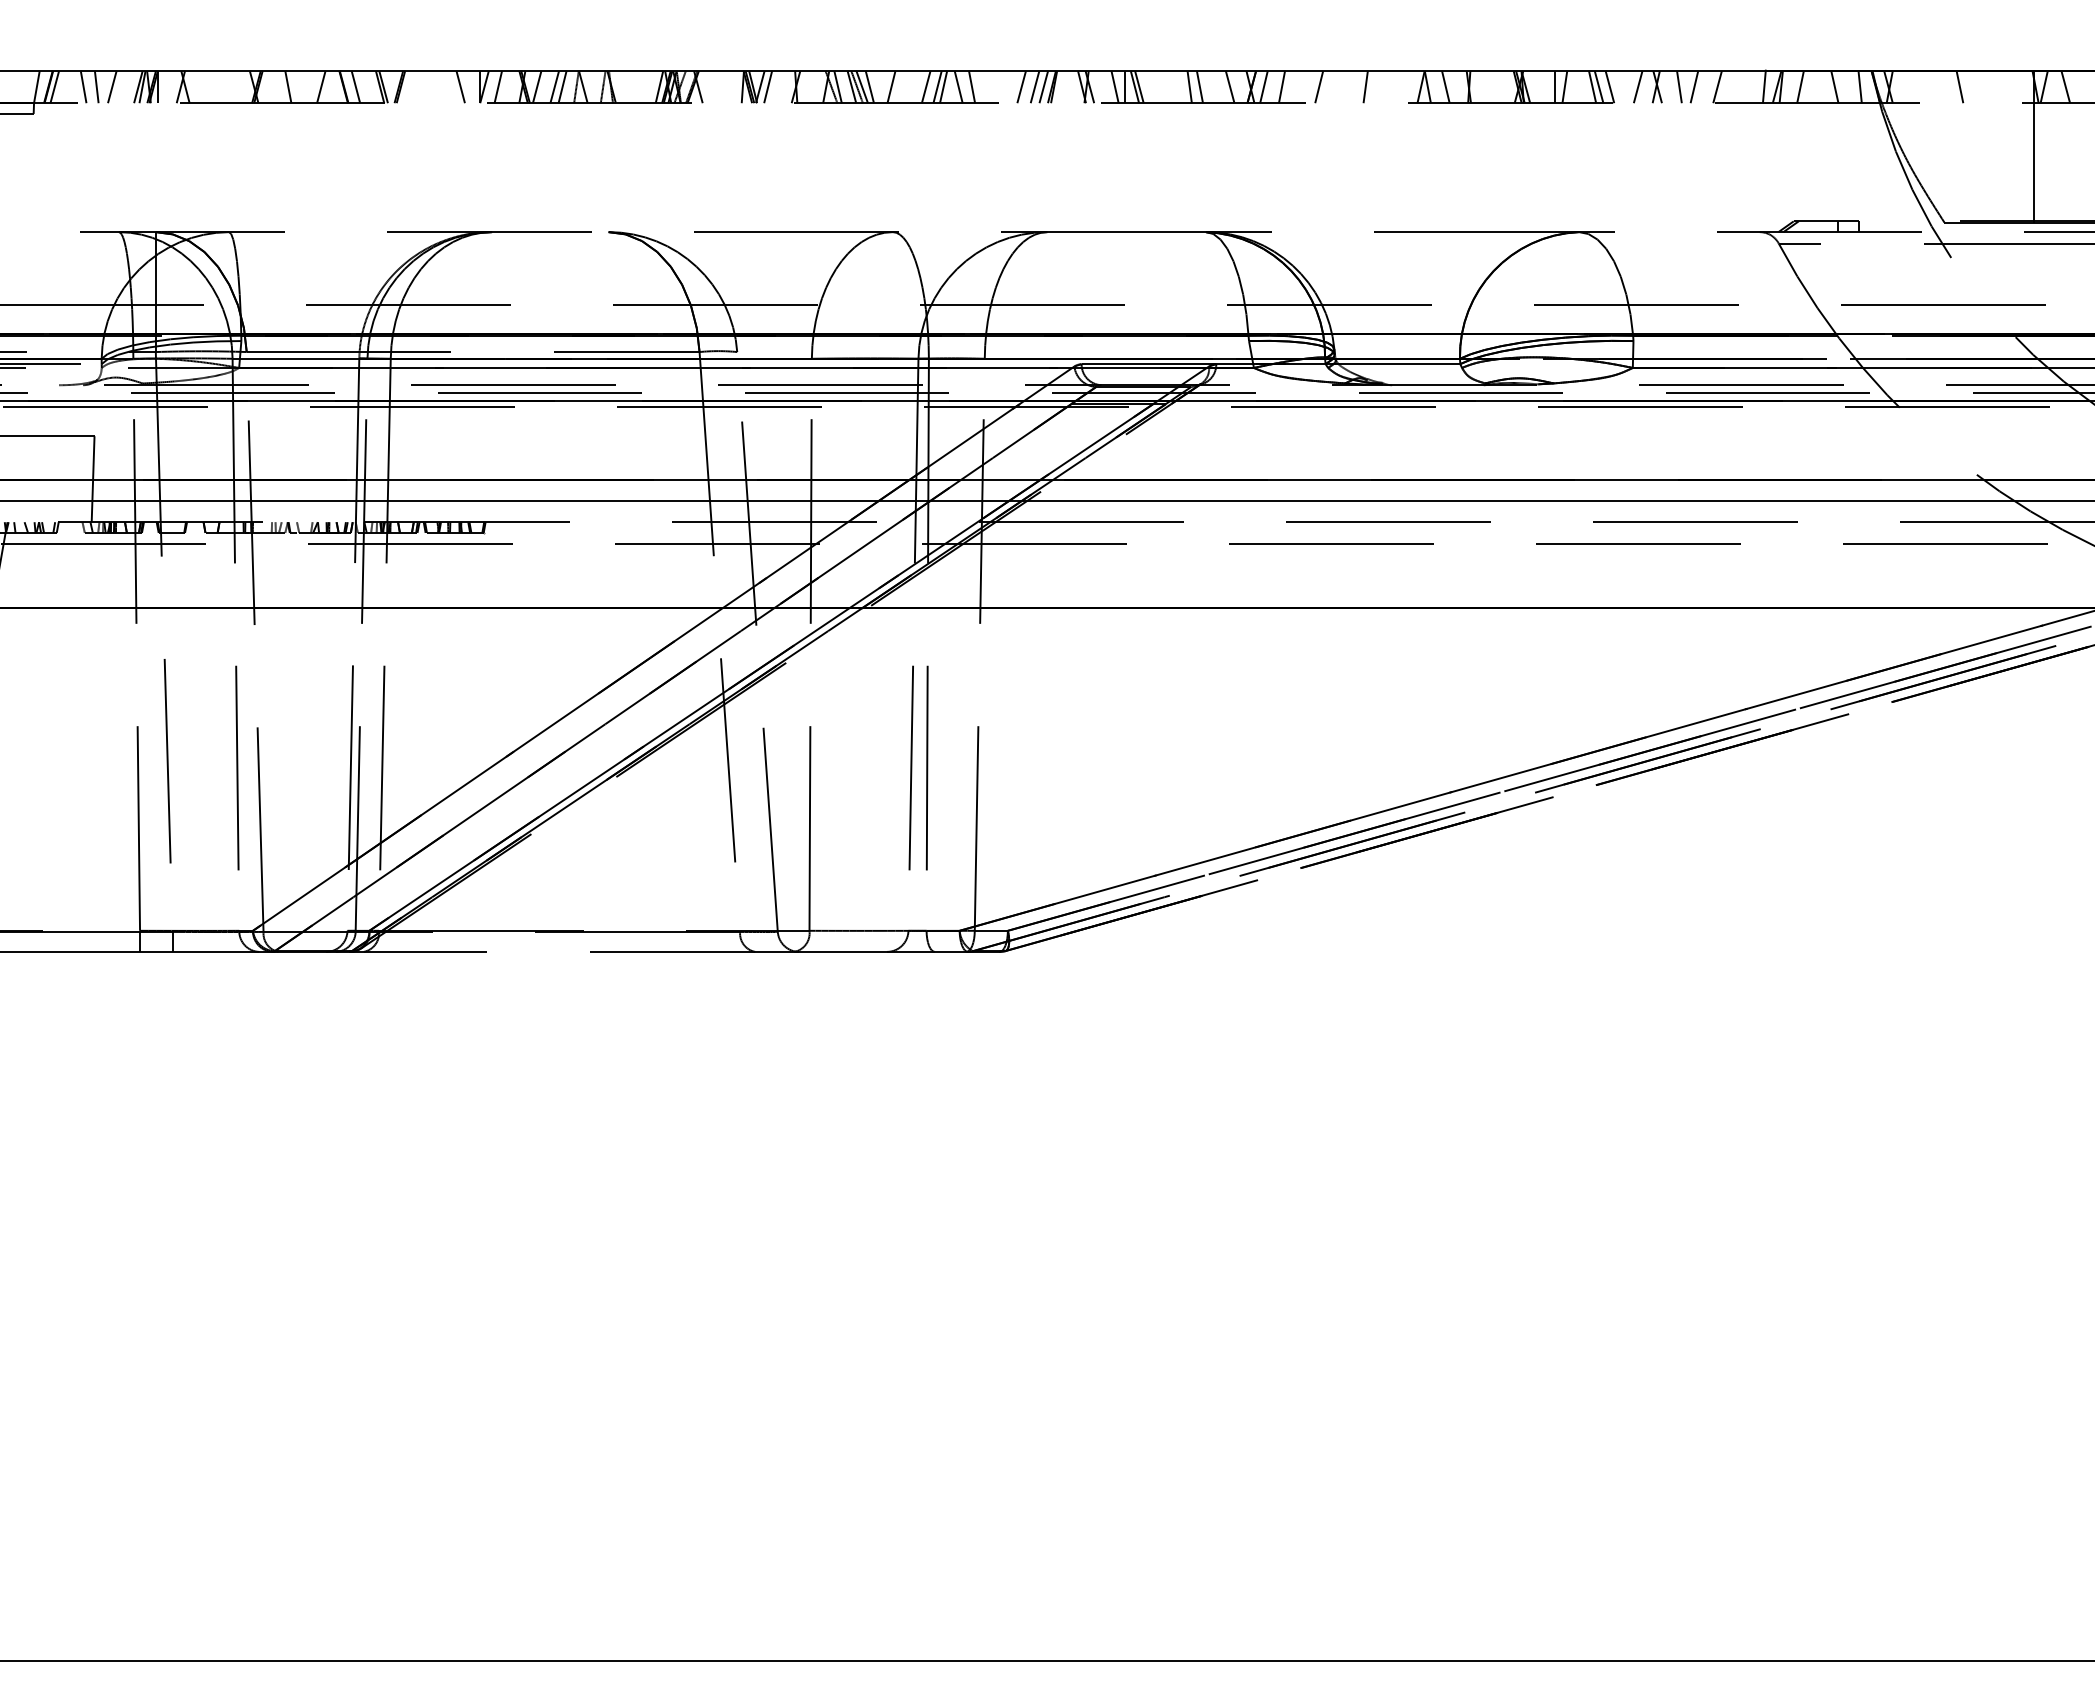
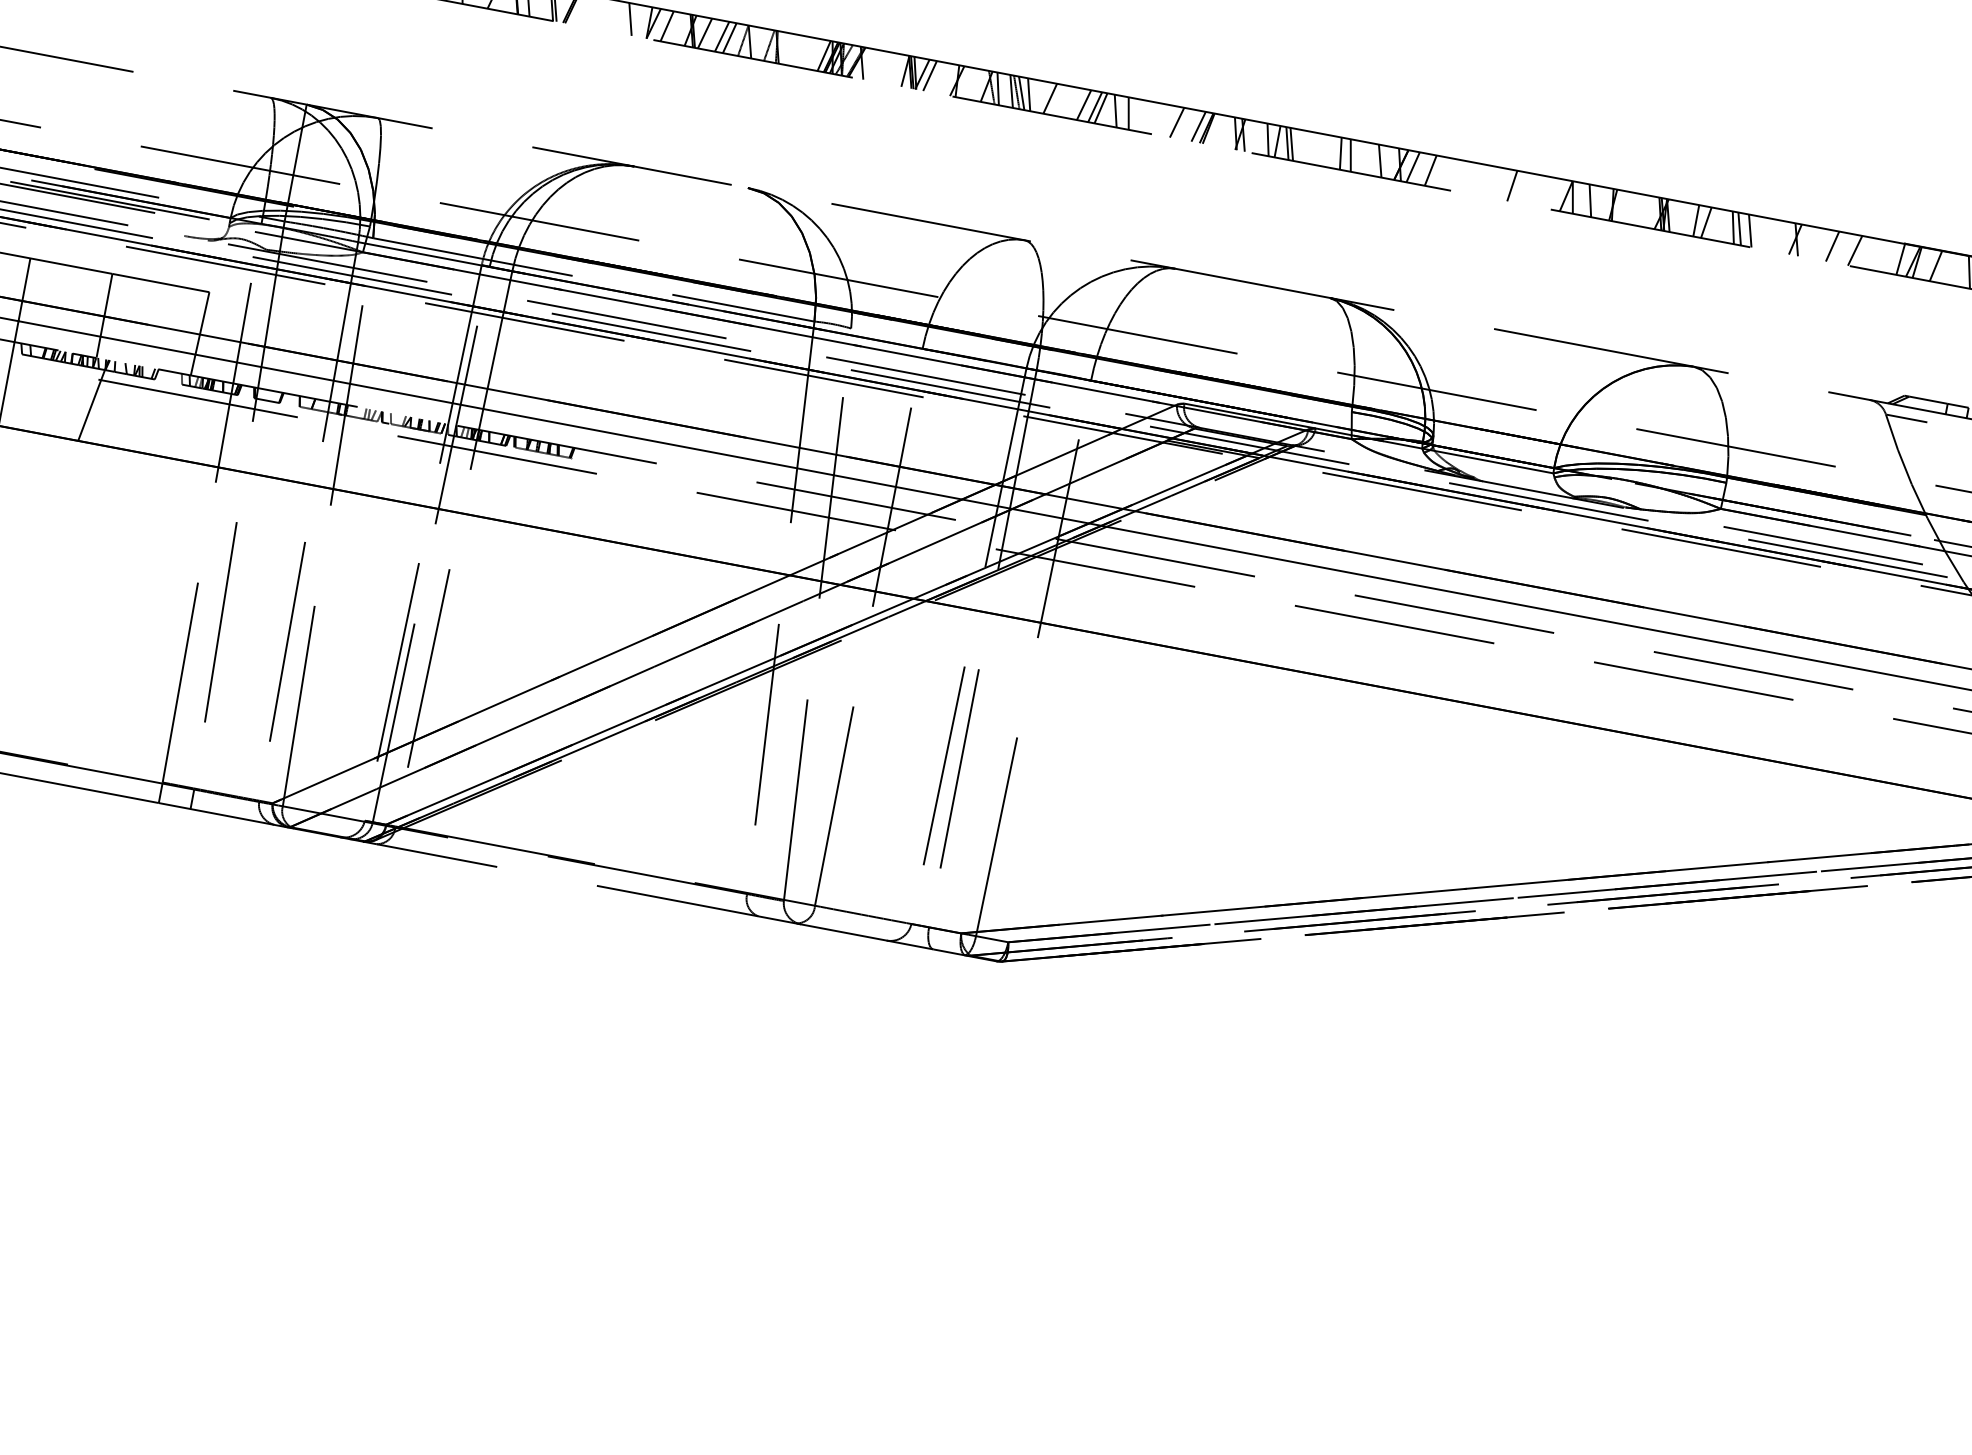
line: (1034, 86) -> (1189, 124), removed
line: (1319, 86) -> (1467, 176), removed
line: (1637, 86) -> (1777, 235), removed
line: (1679, 86) -> (1818, 243), removed

